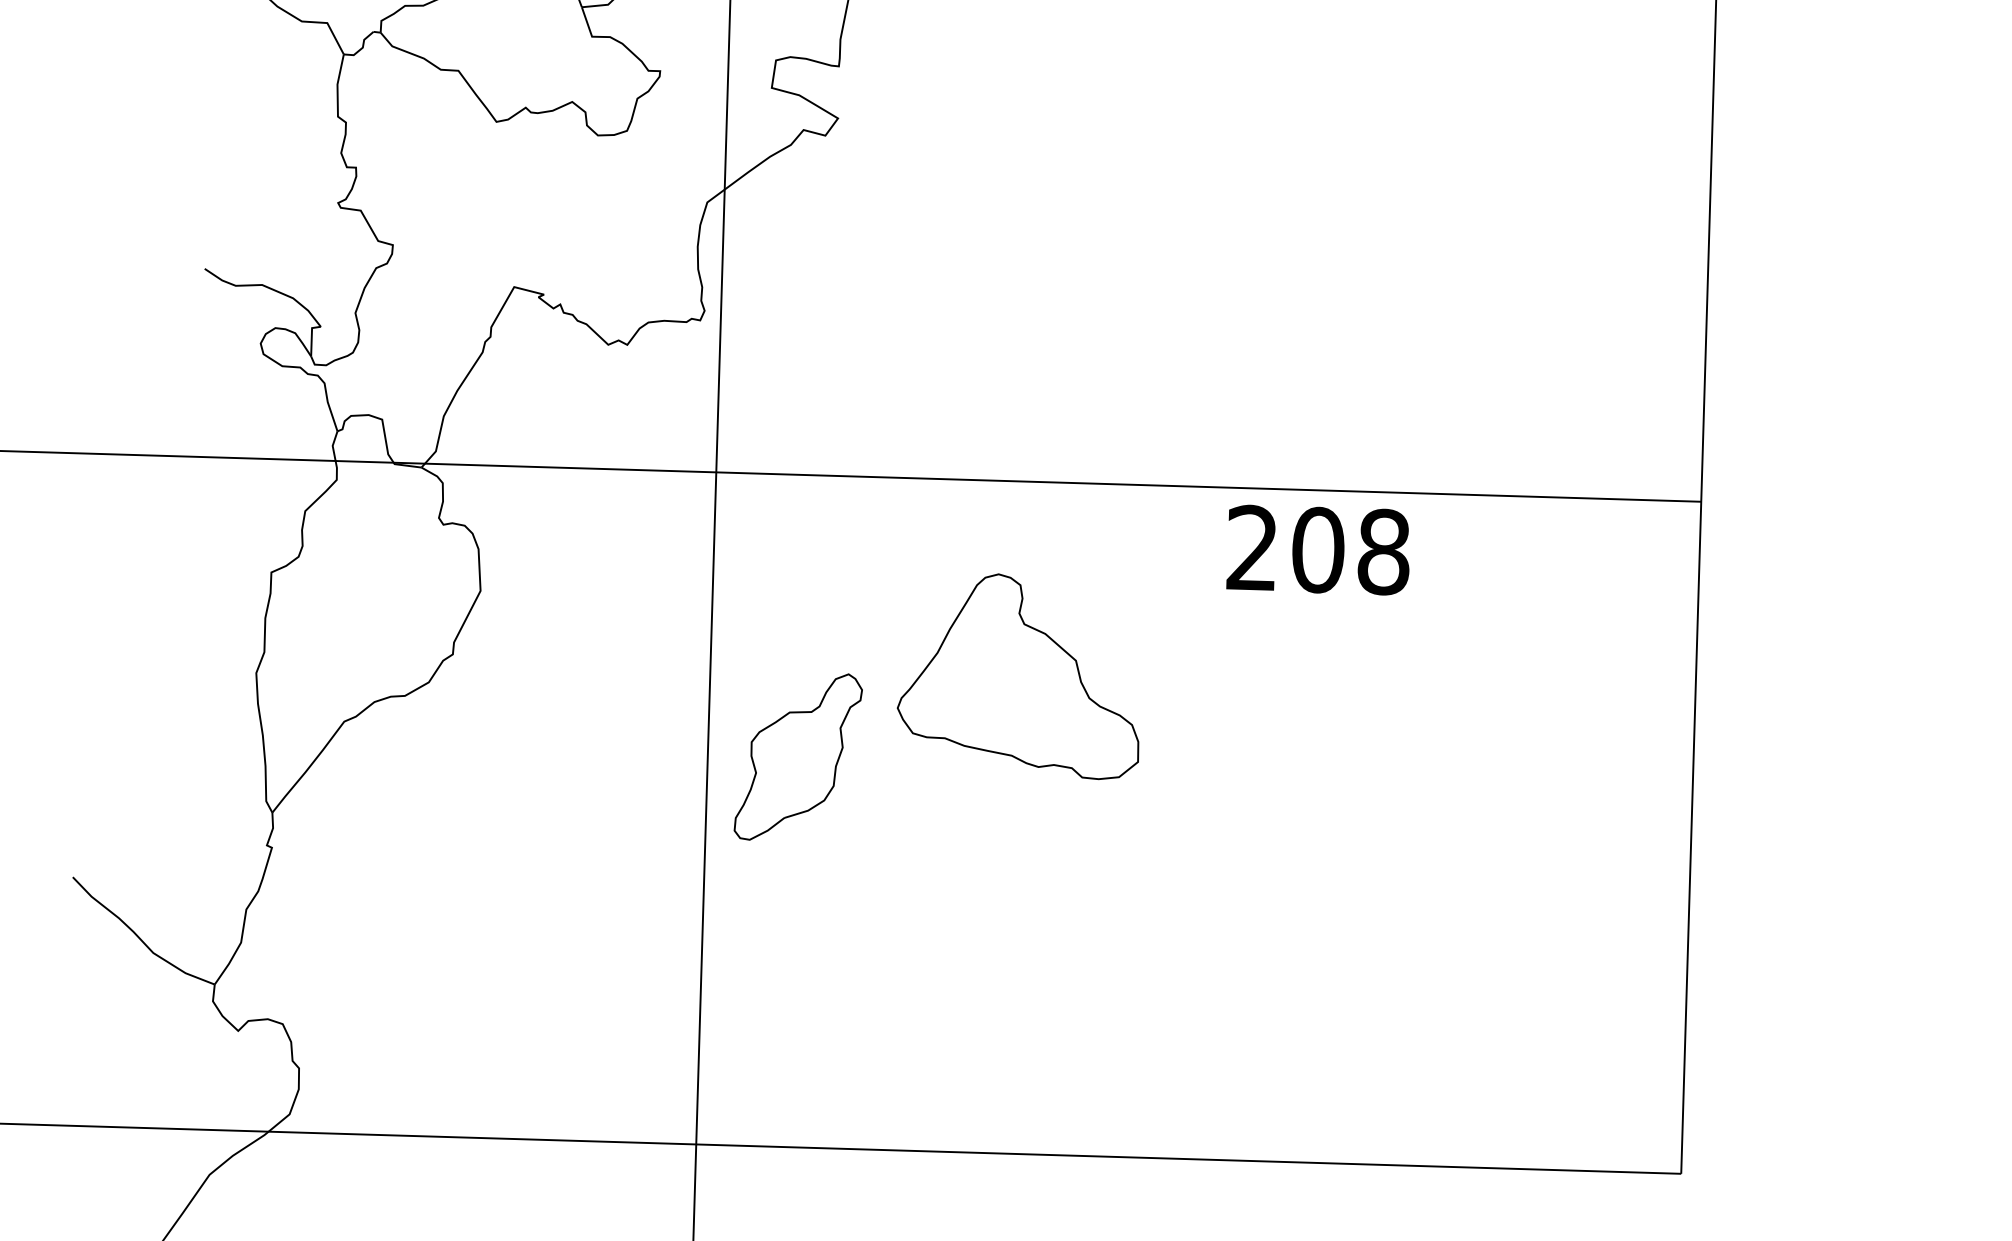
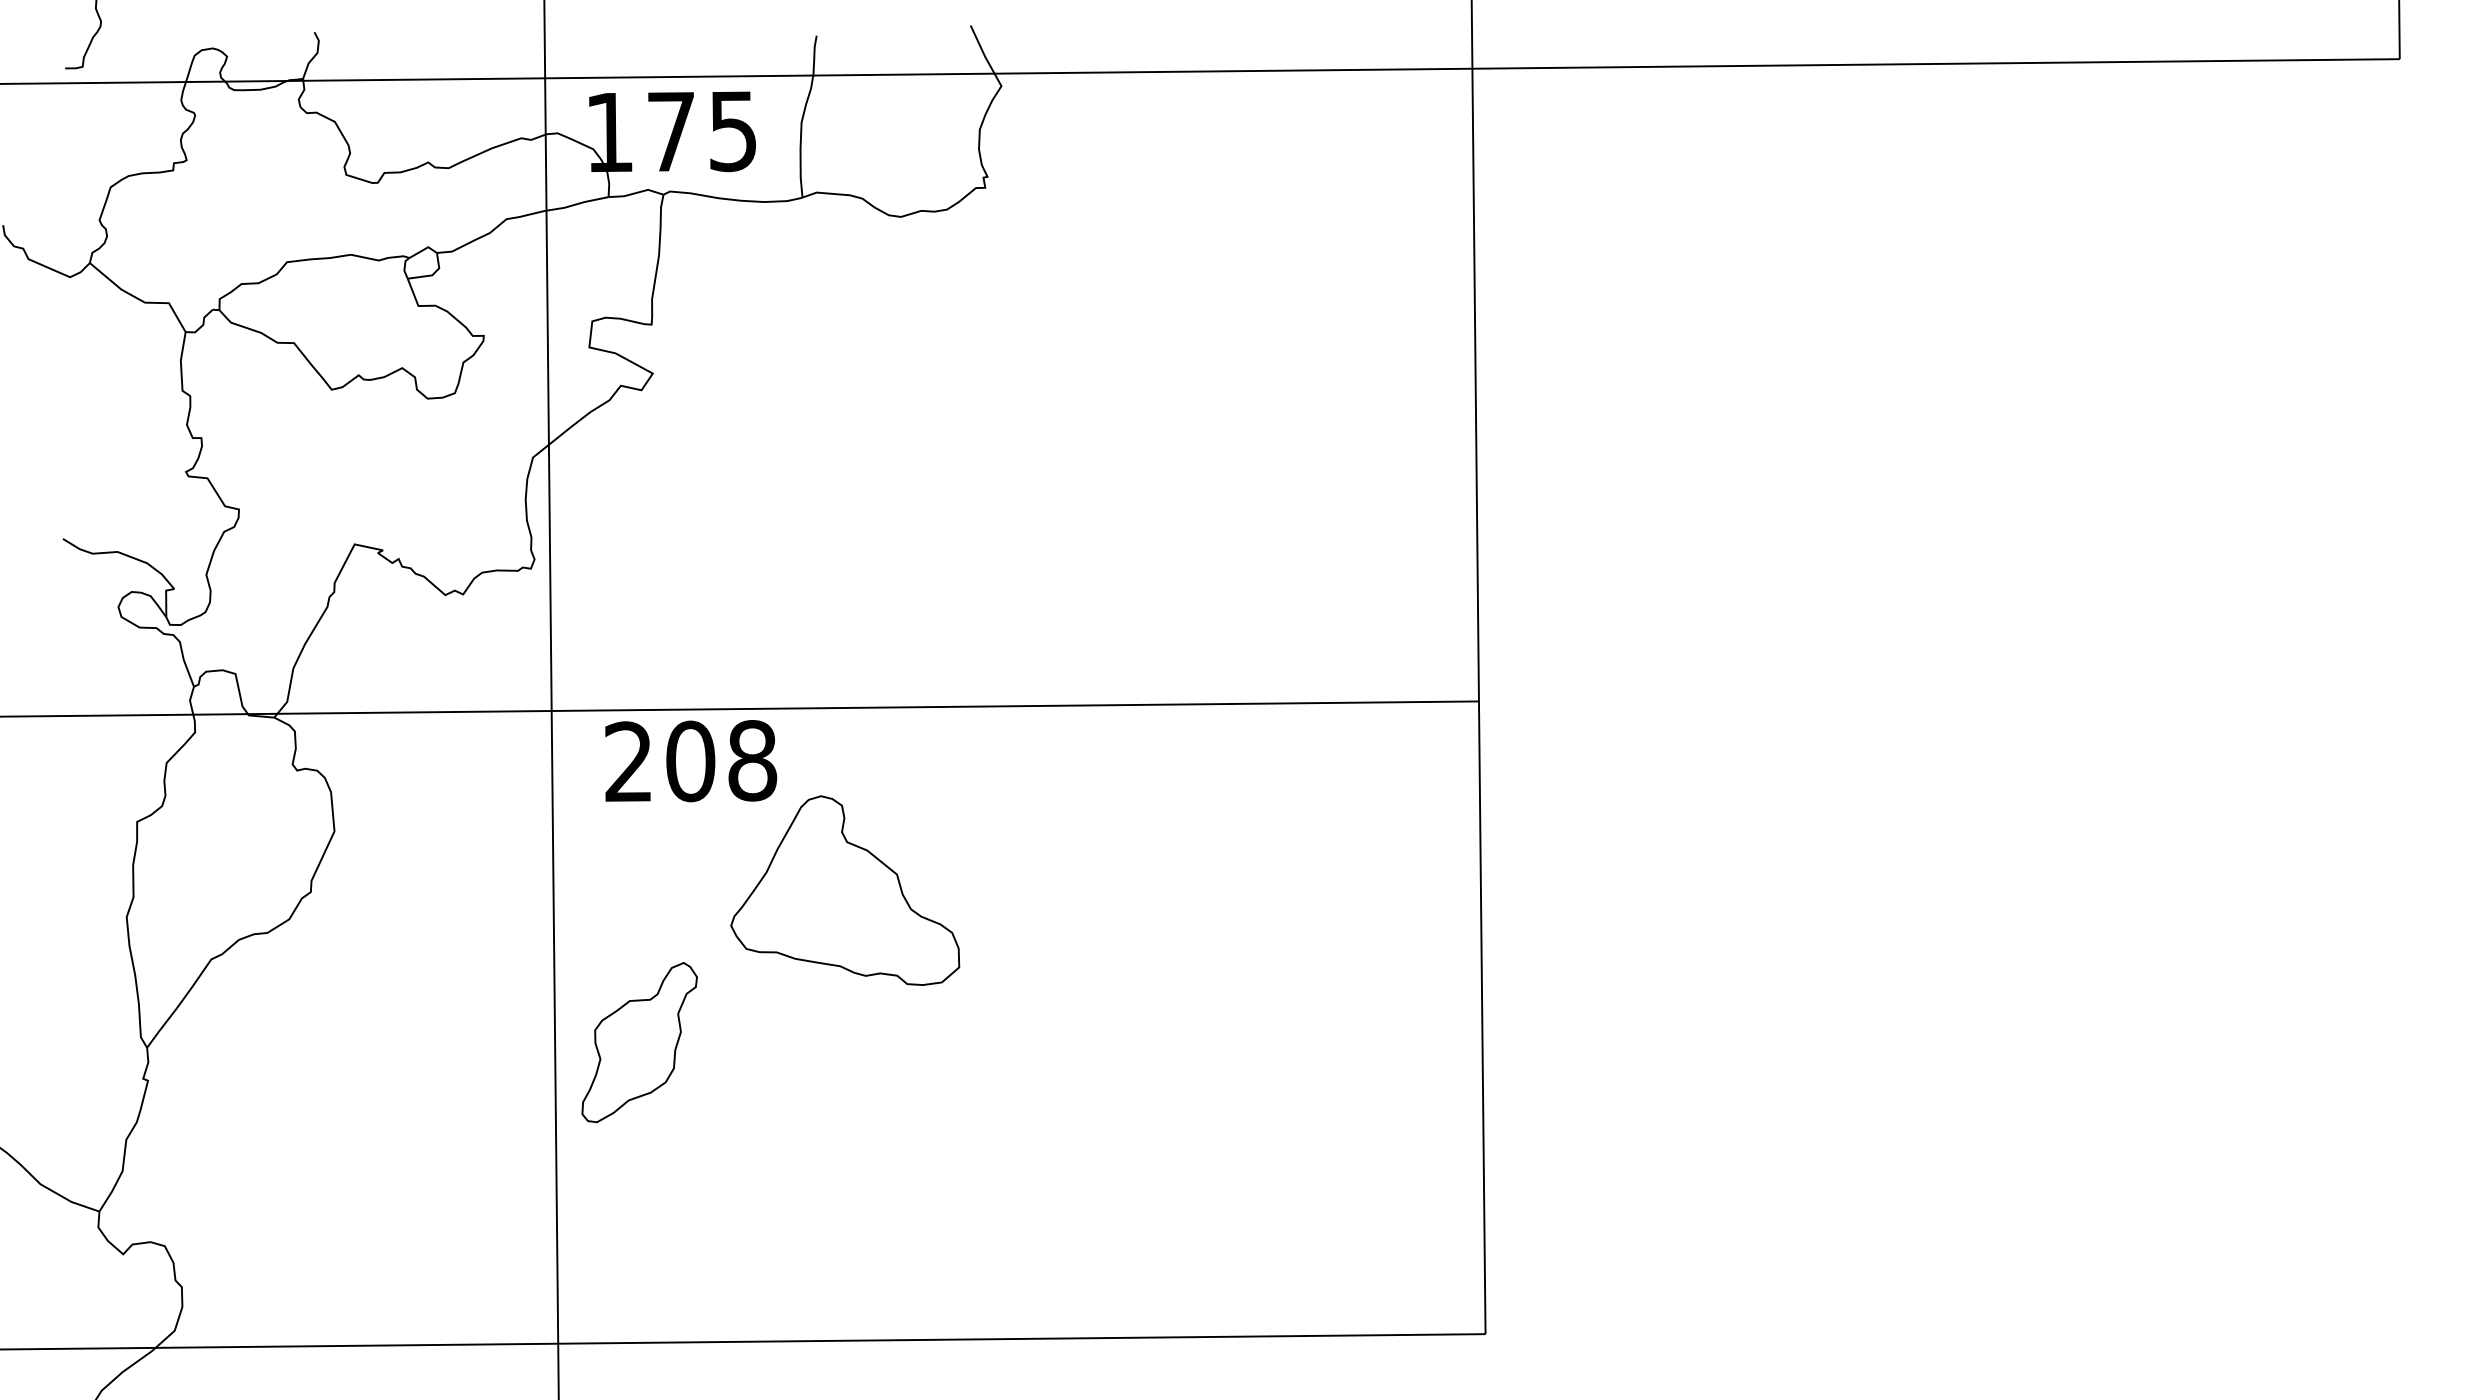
text: (1319, 550) -> (691, 761), moved
part: (798, 756) -> (639, 1042), moved

